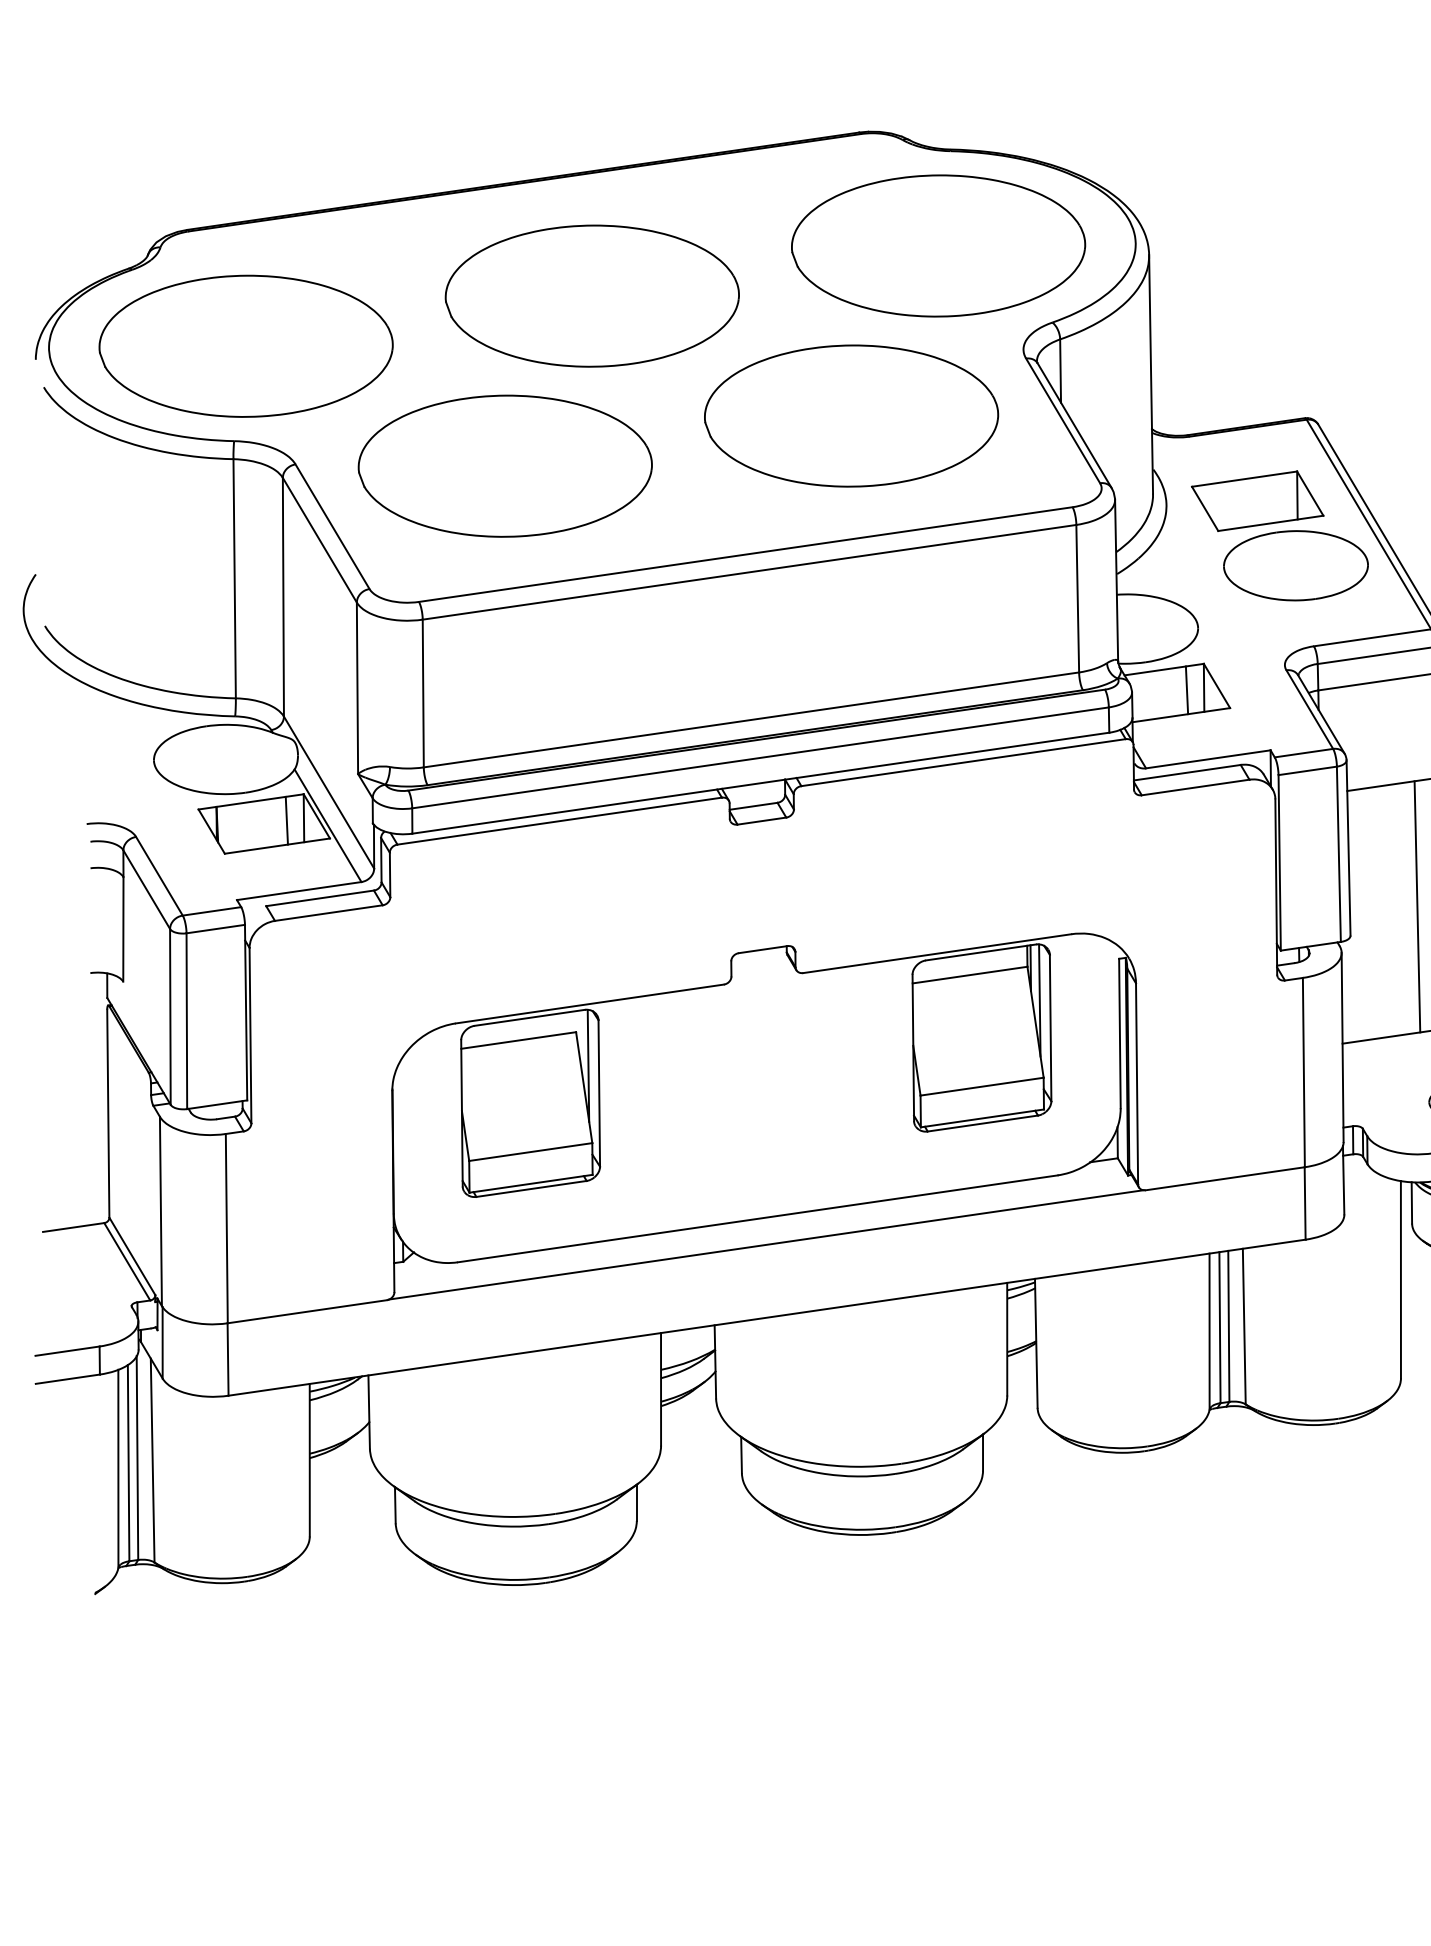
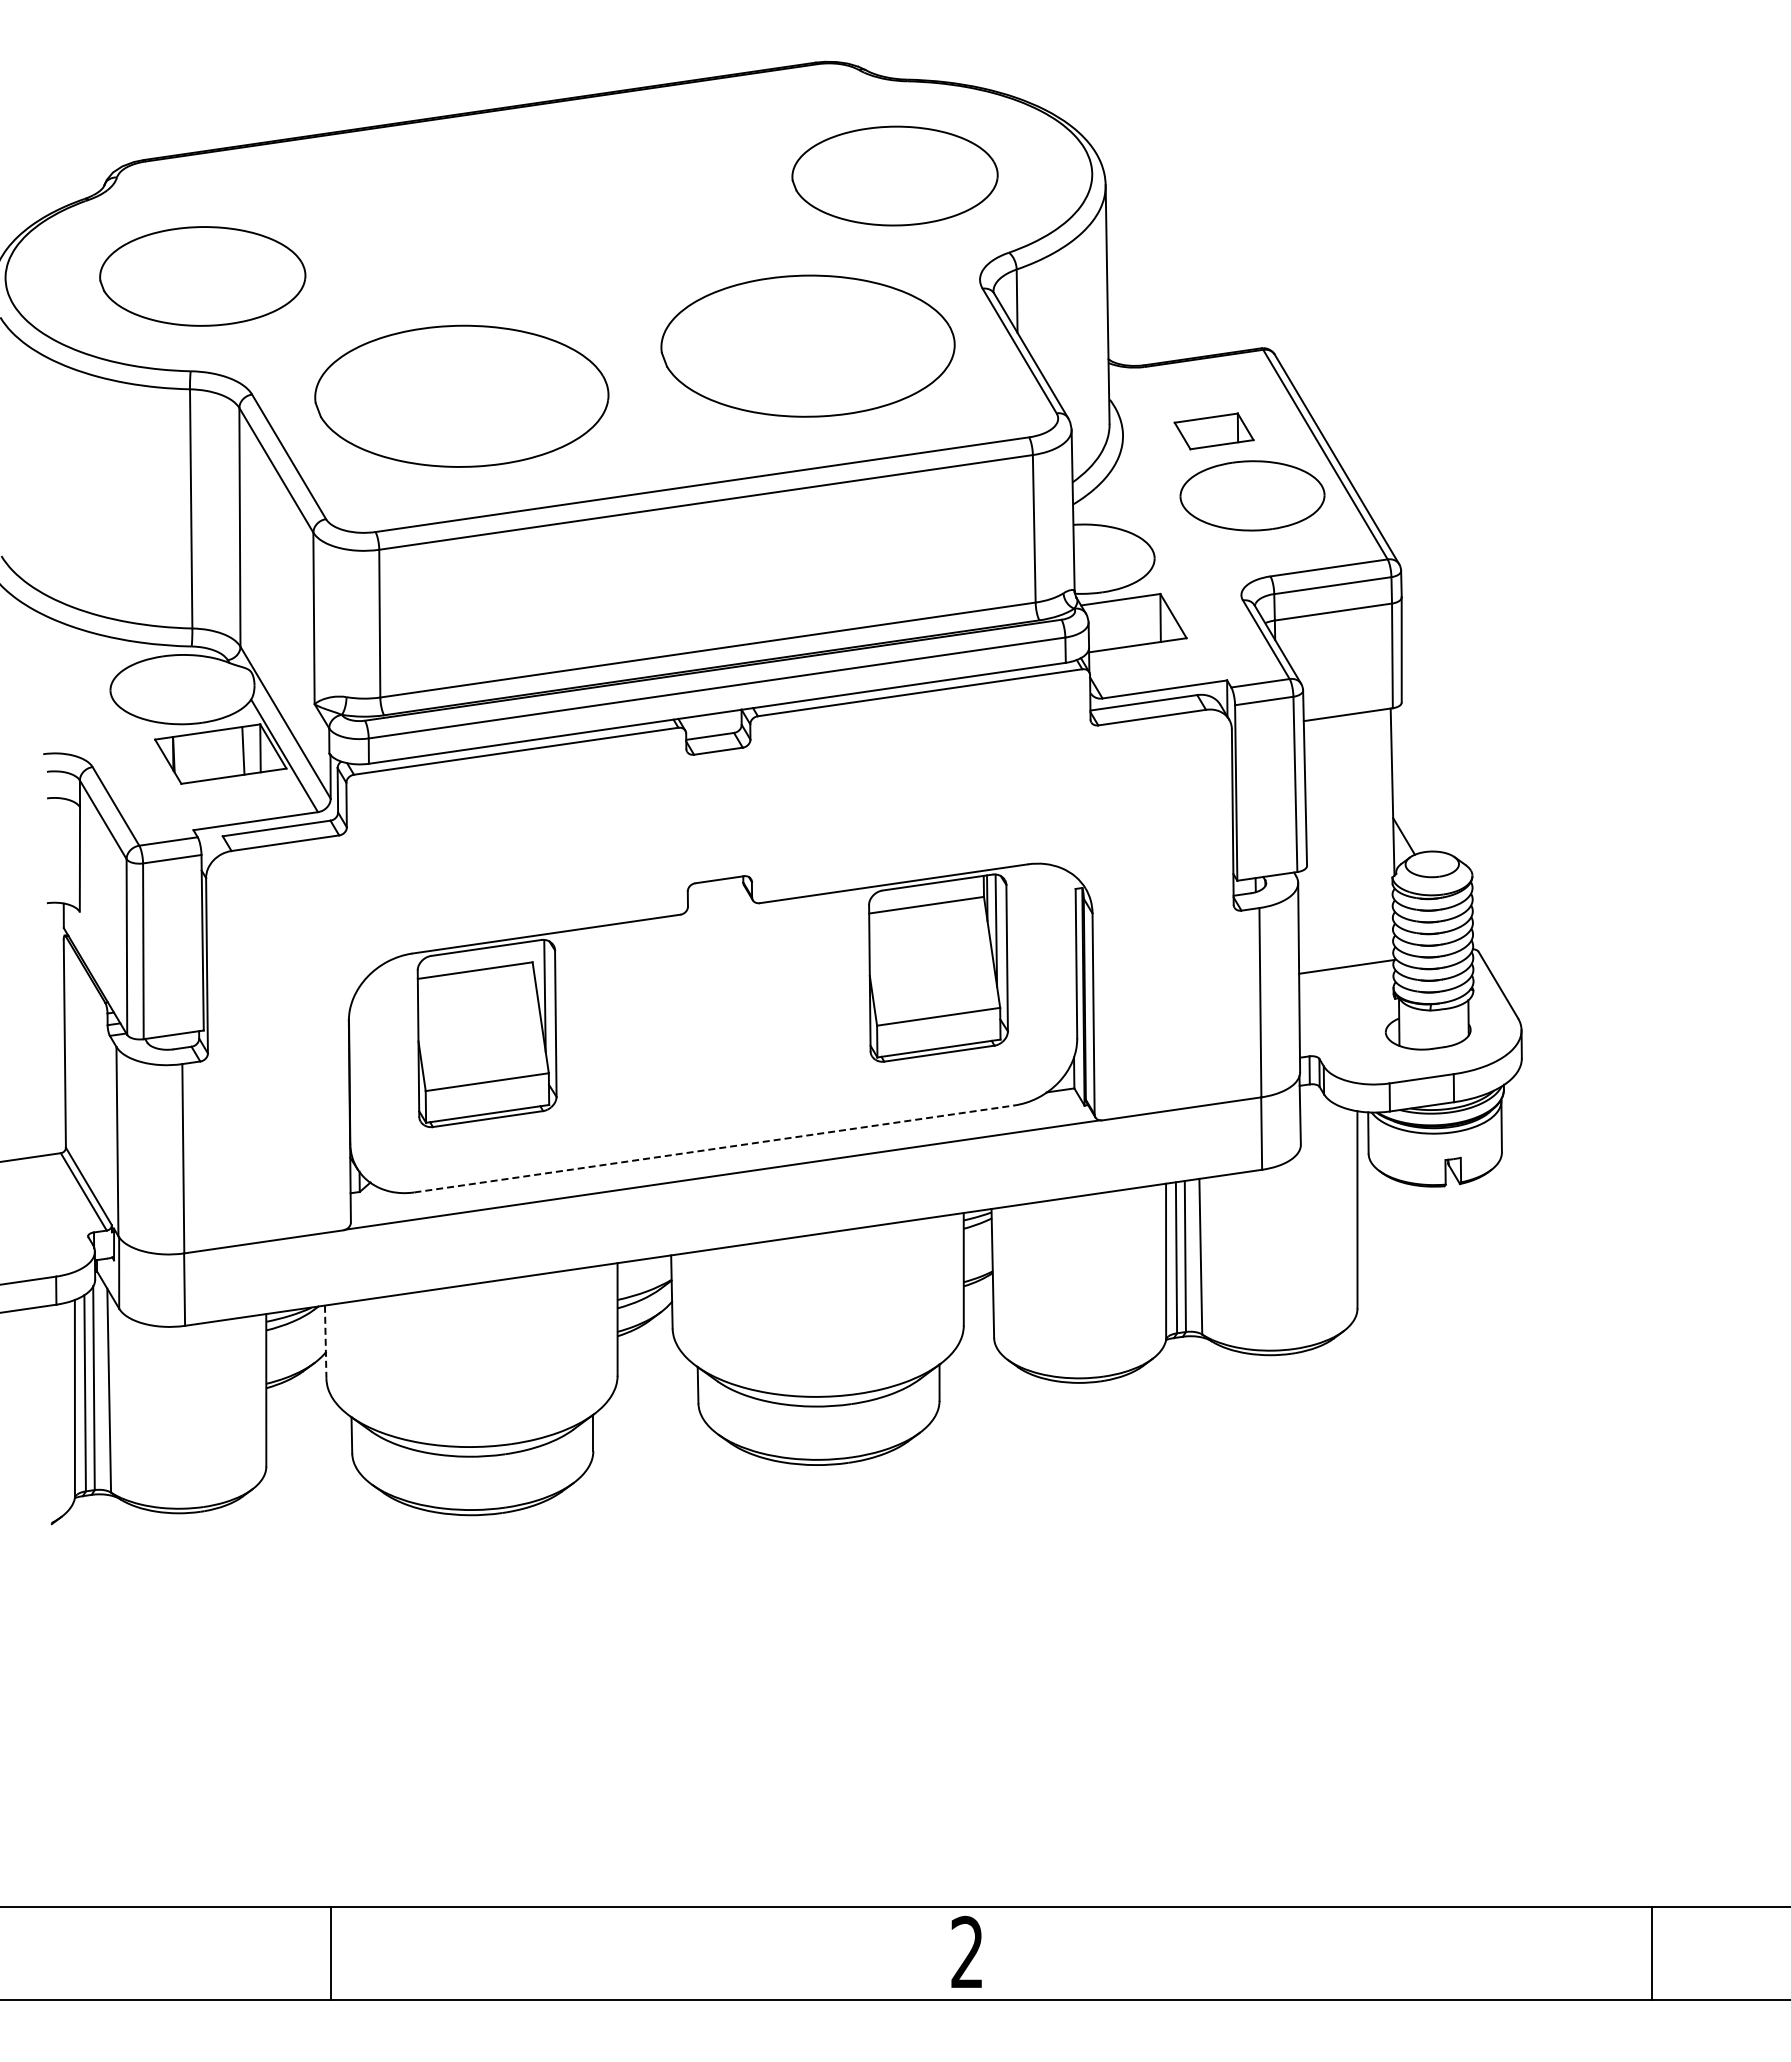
part: (937, 245) -> (894, 175), size x0.7
part: (591, 295) -> (548, 225), removed
part: (245, 346) -> (202, 276), size x0.7
part: (1256, 501) -> (1213, 431), size x0.6
line: (1186, 690) -> (1143, 620), removed
line: (1416, 906) -> (1373, 836), removed
line: (757, 1218) -> (714, 1148), solid -> dashed
line: (368, 1412) -> (325, 1342), solid -> dashed

